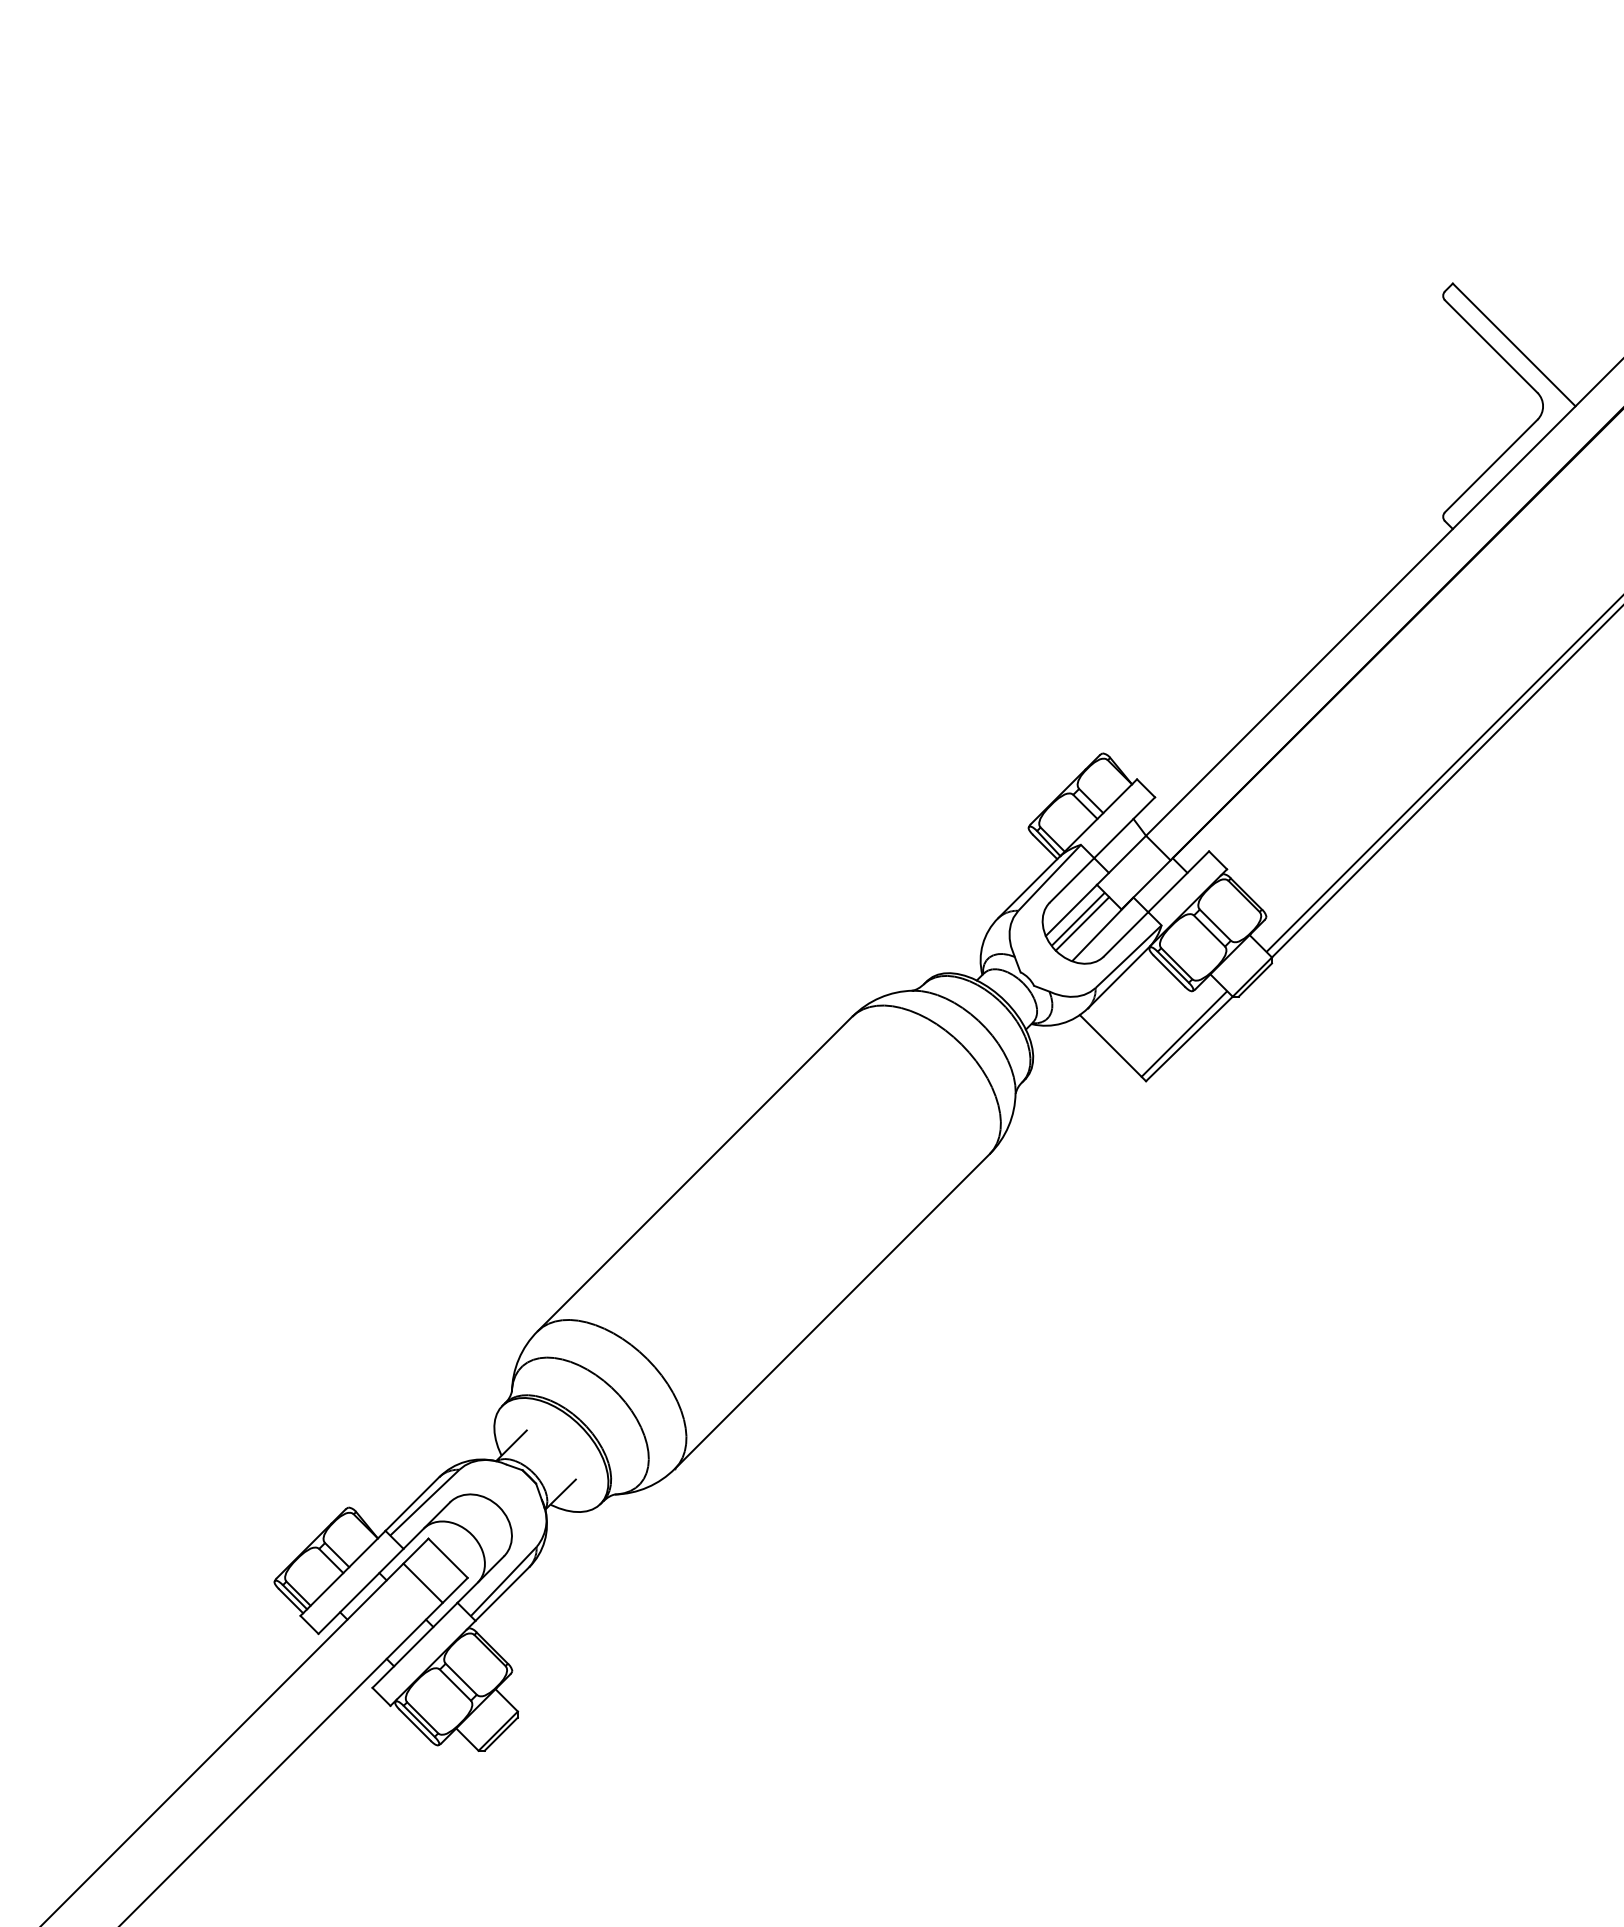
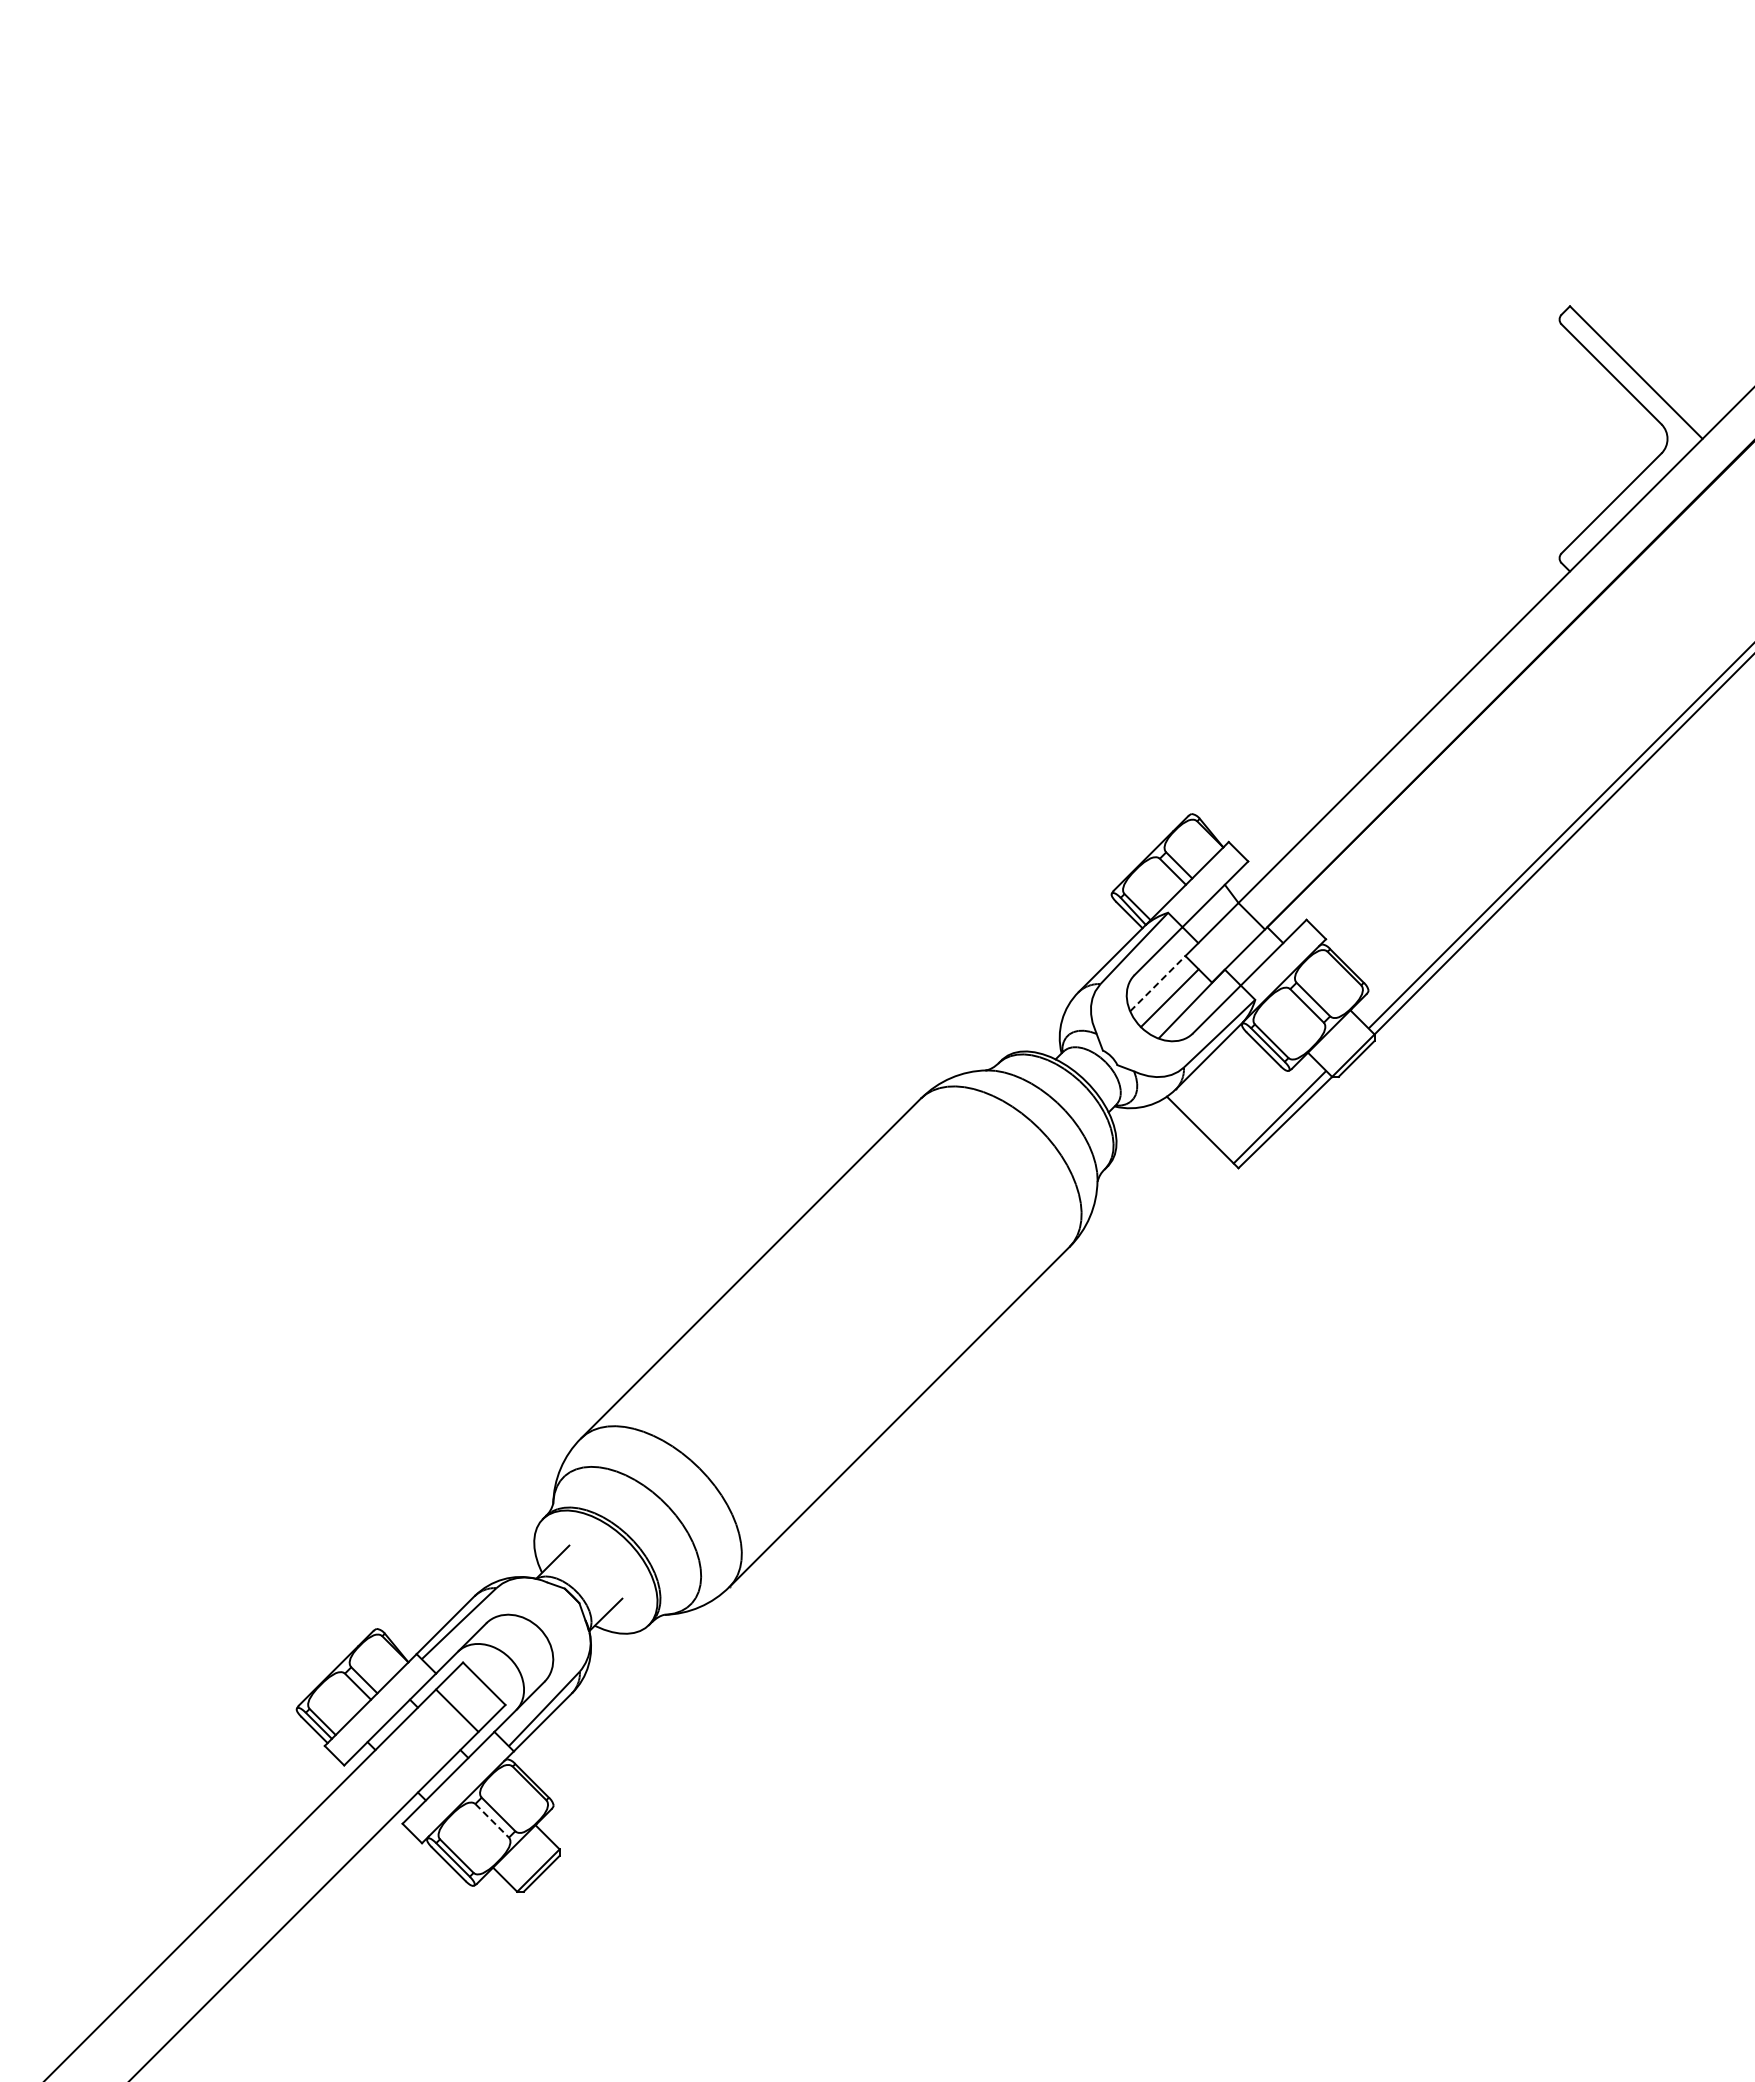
line: (1072, 910) -> (1158, 983), solid -> dashed
line: (1077, 918) -> (1164, 992), removed
line: (455, 1684) -> (492, 1820), solid -> dashed

